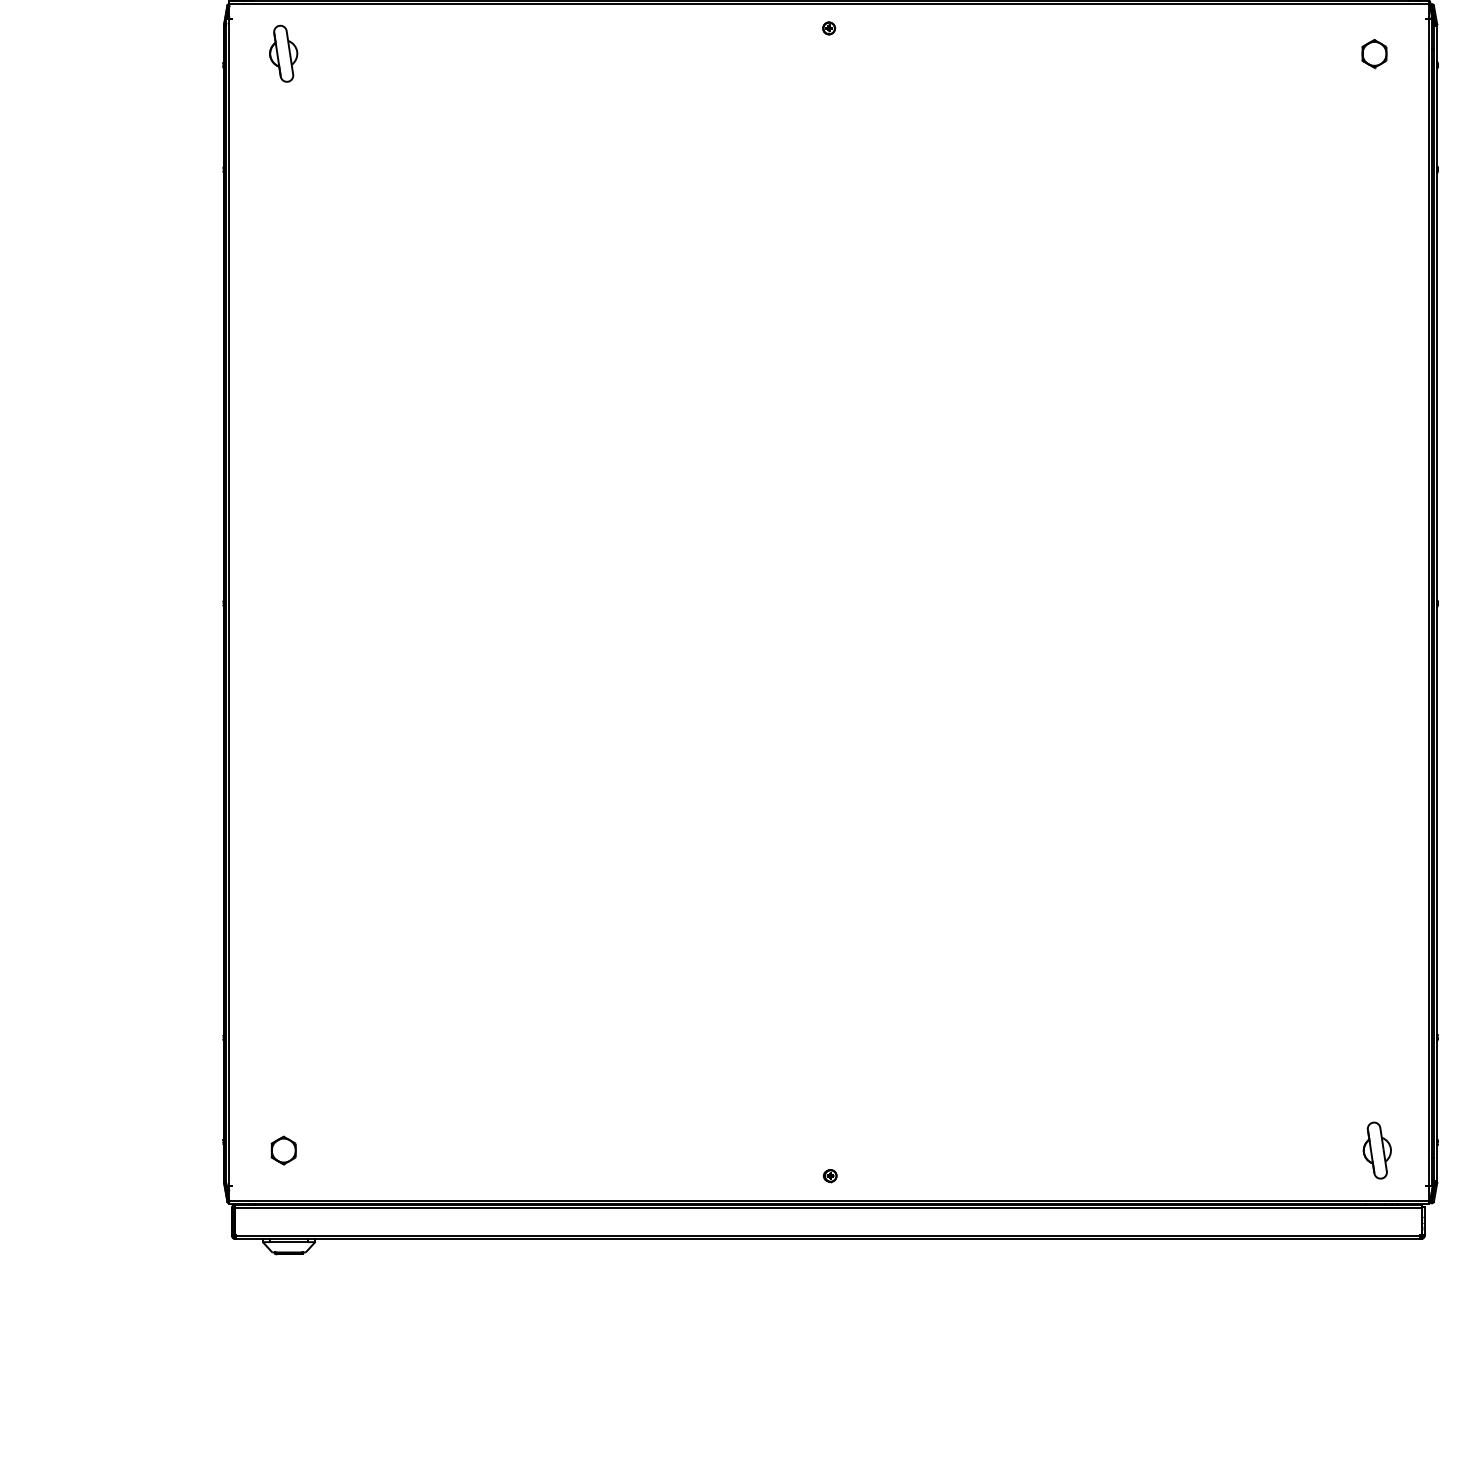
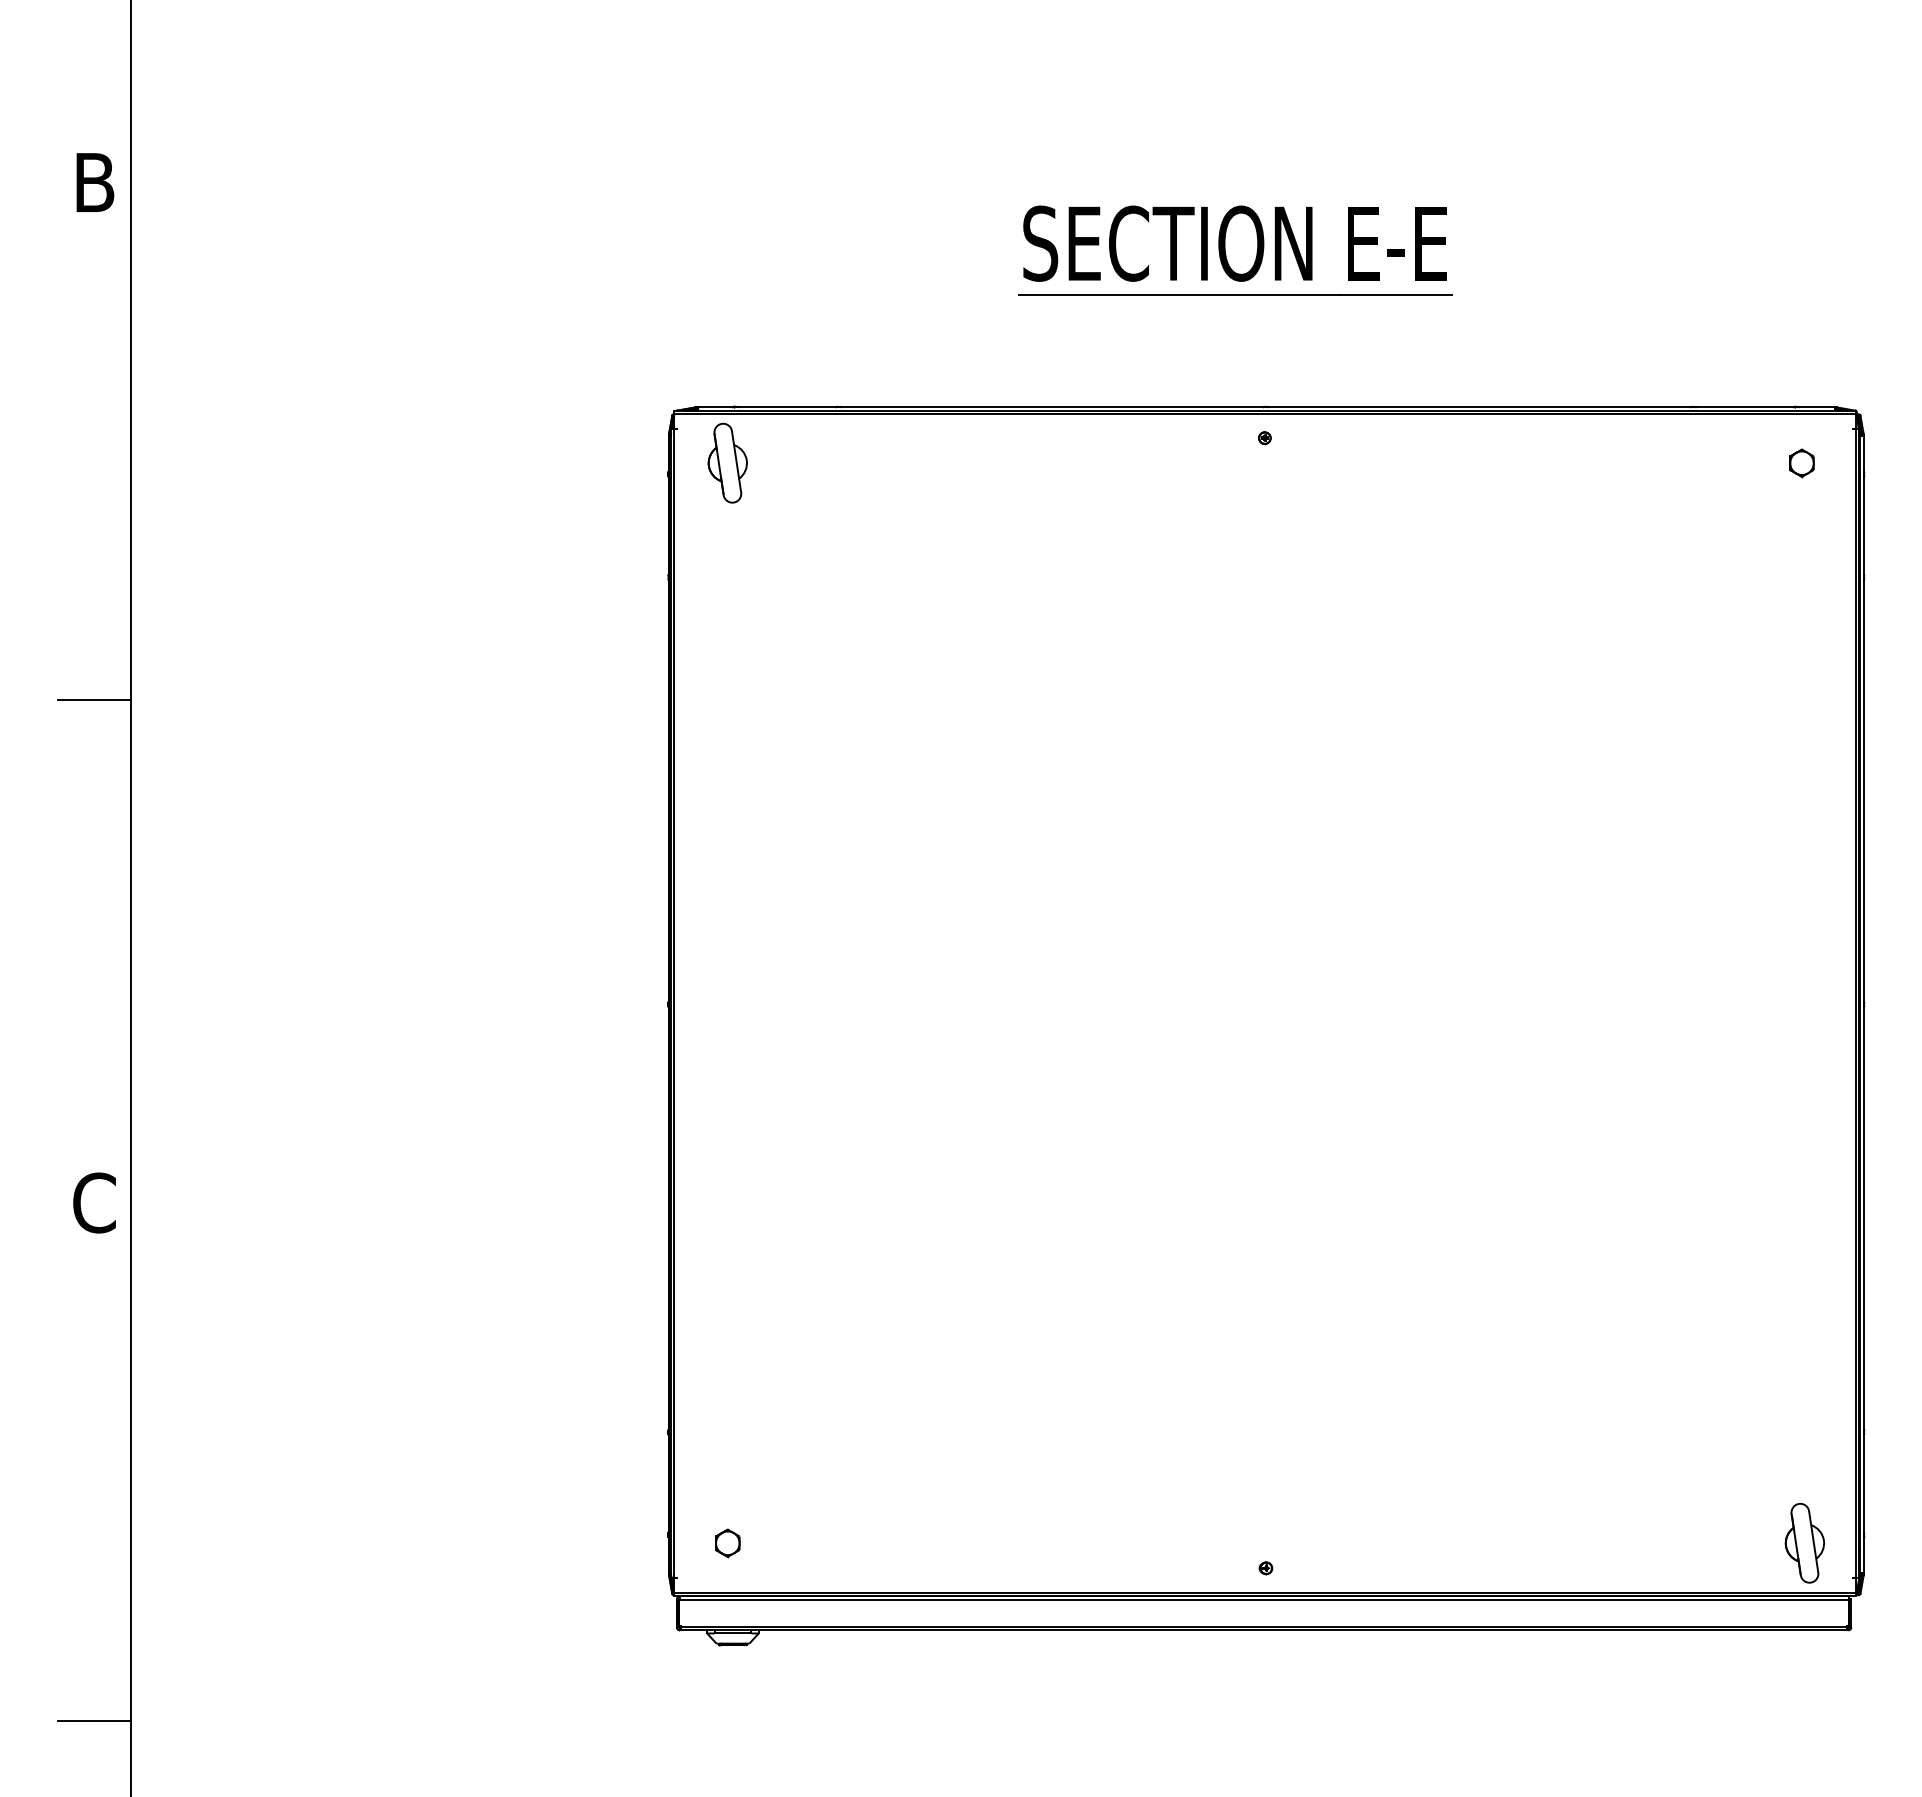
part: (283, 53) -> (727, 462), size x1.43
part: (1377, 1150) -> (1804, 1543), size x1.43

